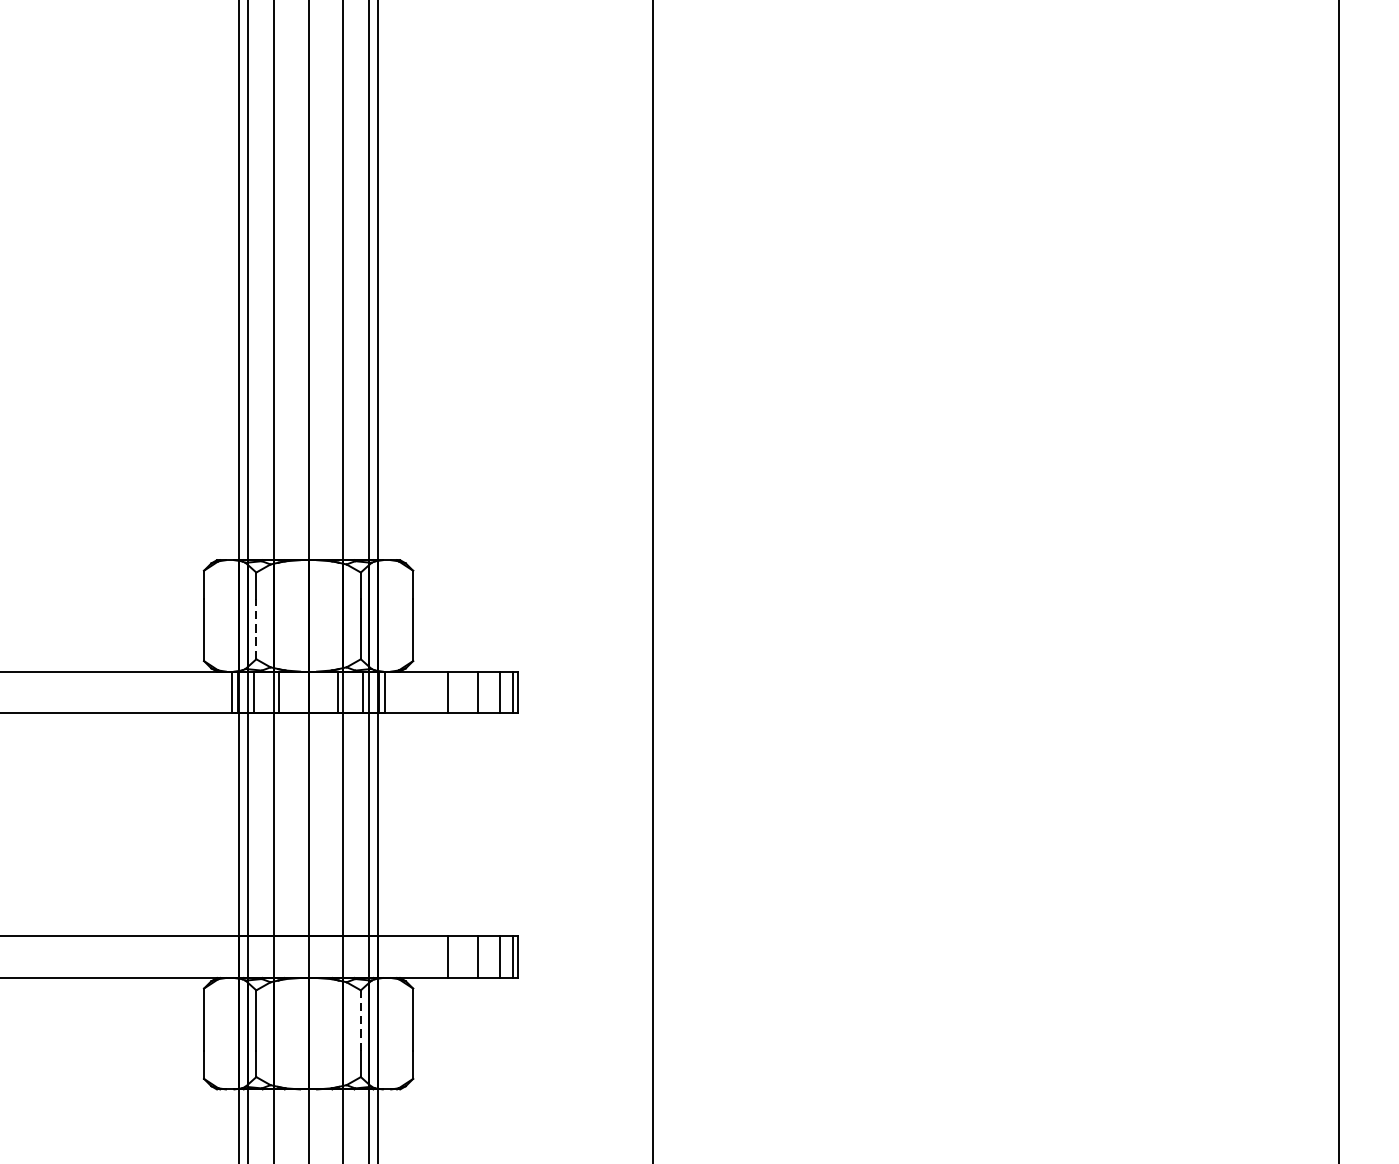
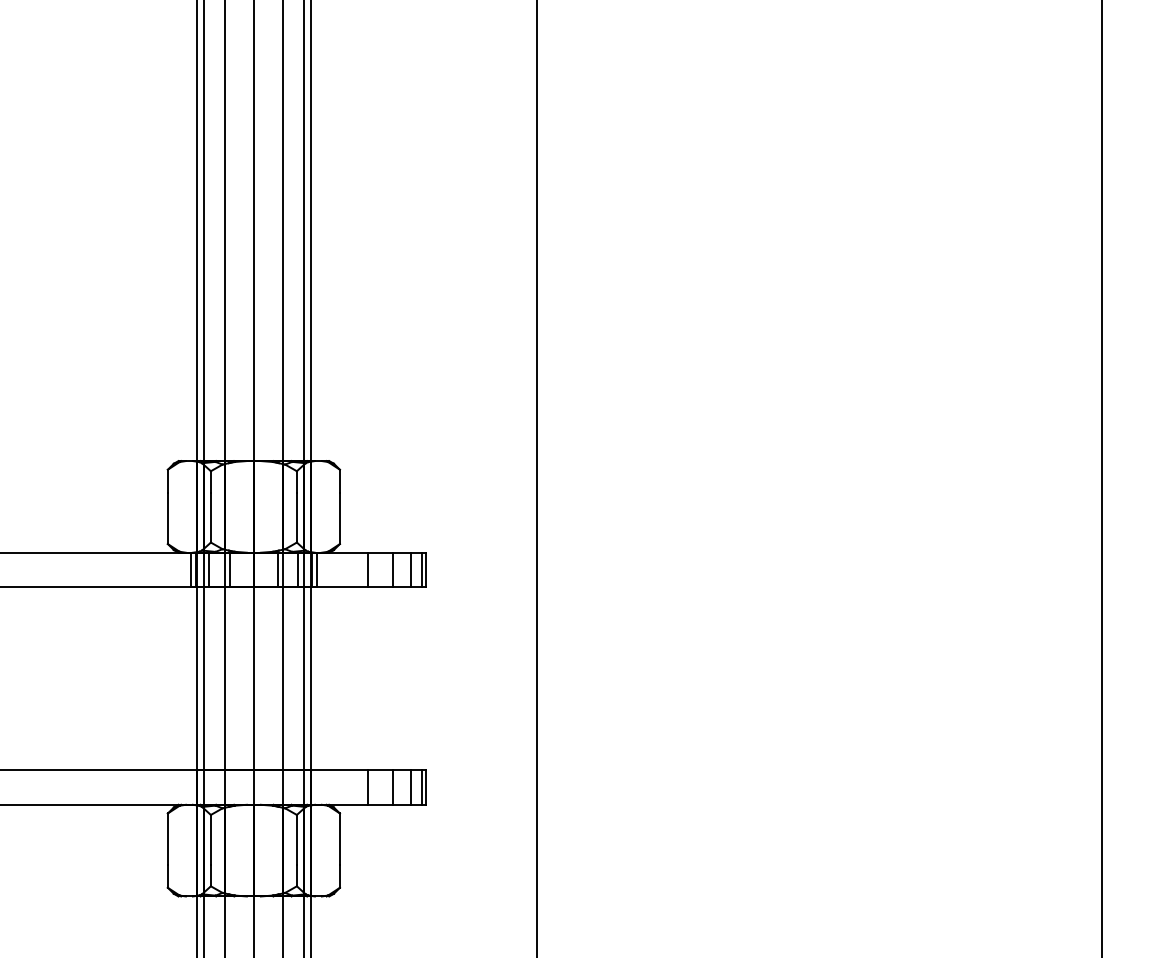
line: (255, 628) -> (210, 517), dashed -> solid
line: (360, 1020) -> (296, 839), dashed -> solid

